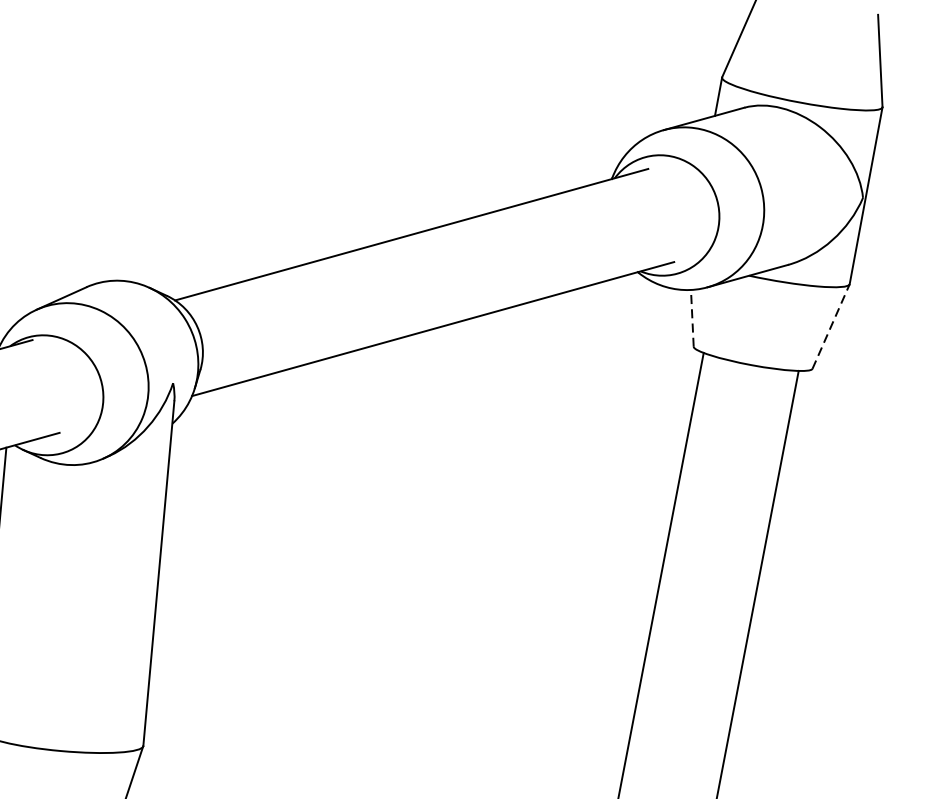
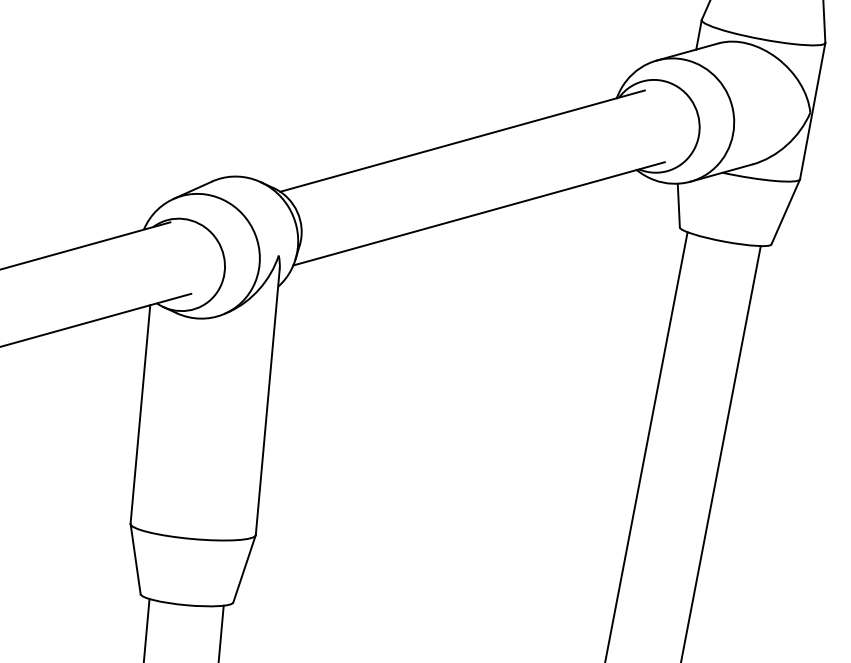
line: (691, 318) -> (678, 205), dashed -> solid
line: (830, 326) -> (785, 211), dashed -> solid

